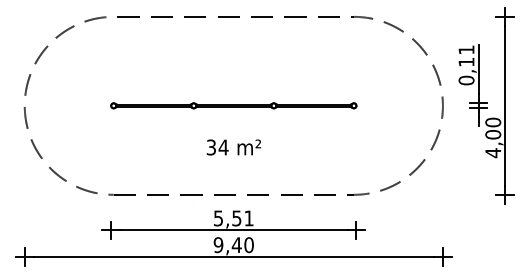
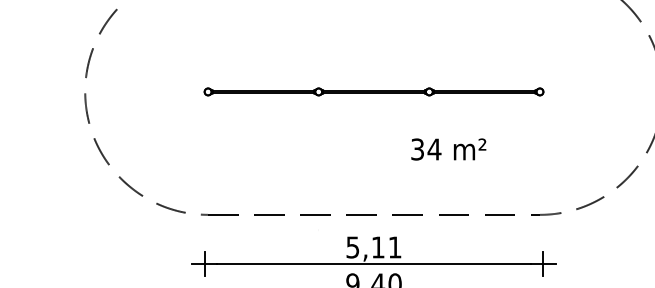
text: (233, 147) -> (448, 149), moved
text: (236, 218) -> (377, 247), 5,51 -> 5,11

